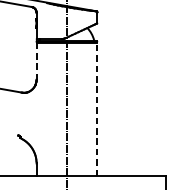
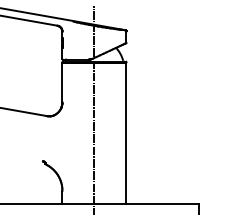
line: (36, 60) -> (62, 82), dashed -> solid
line: (97, 109) -> (126, 133), dashed -> solid

